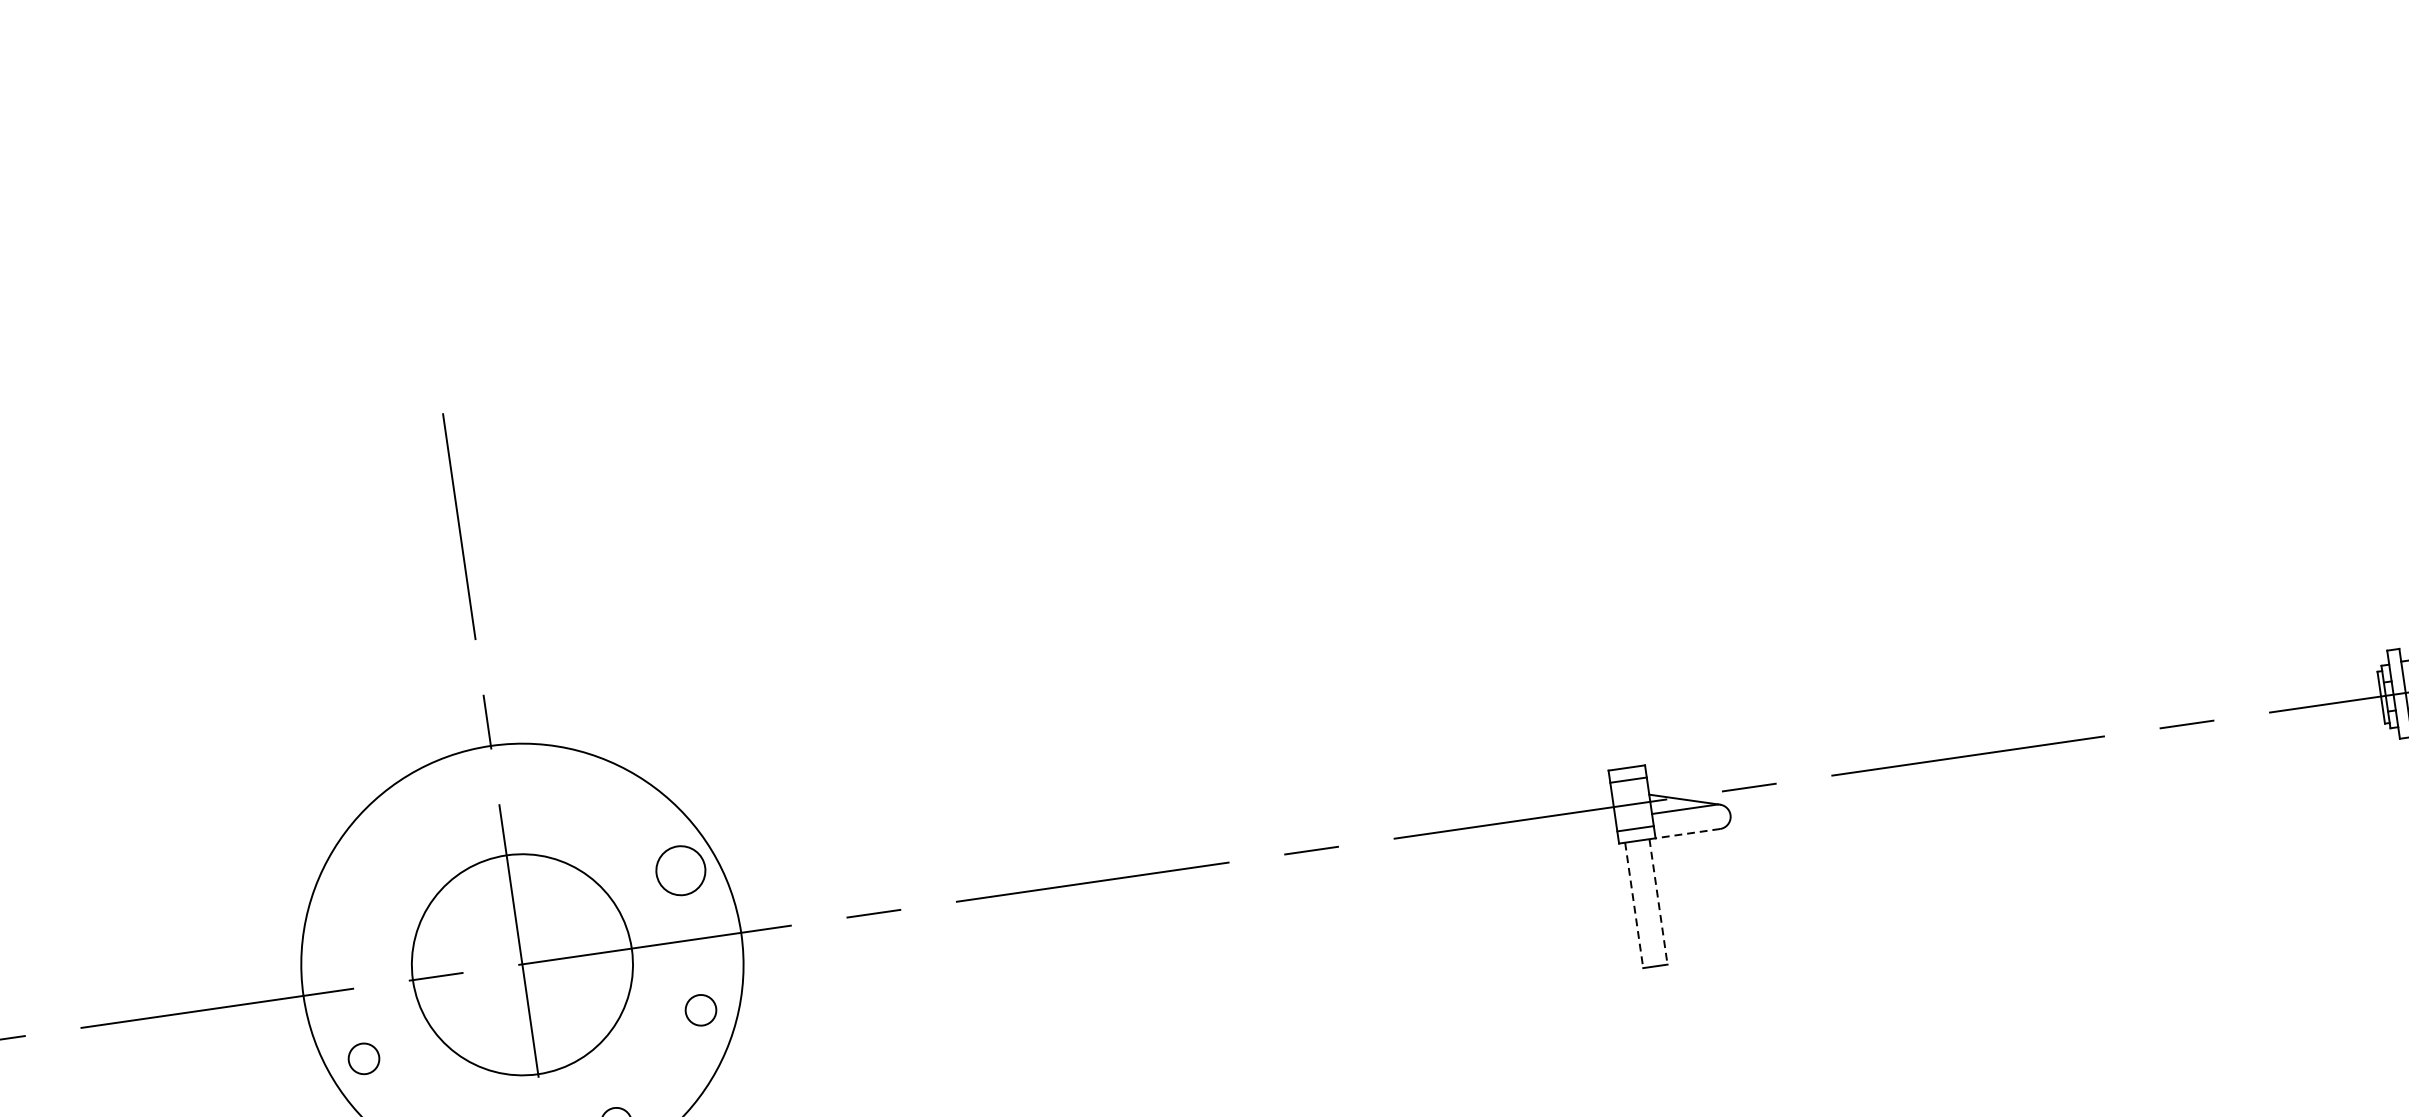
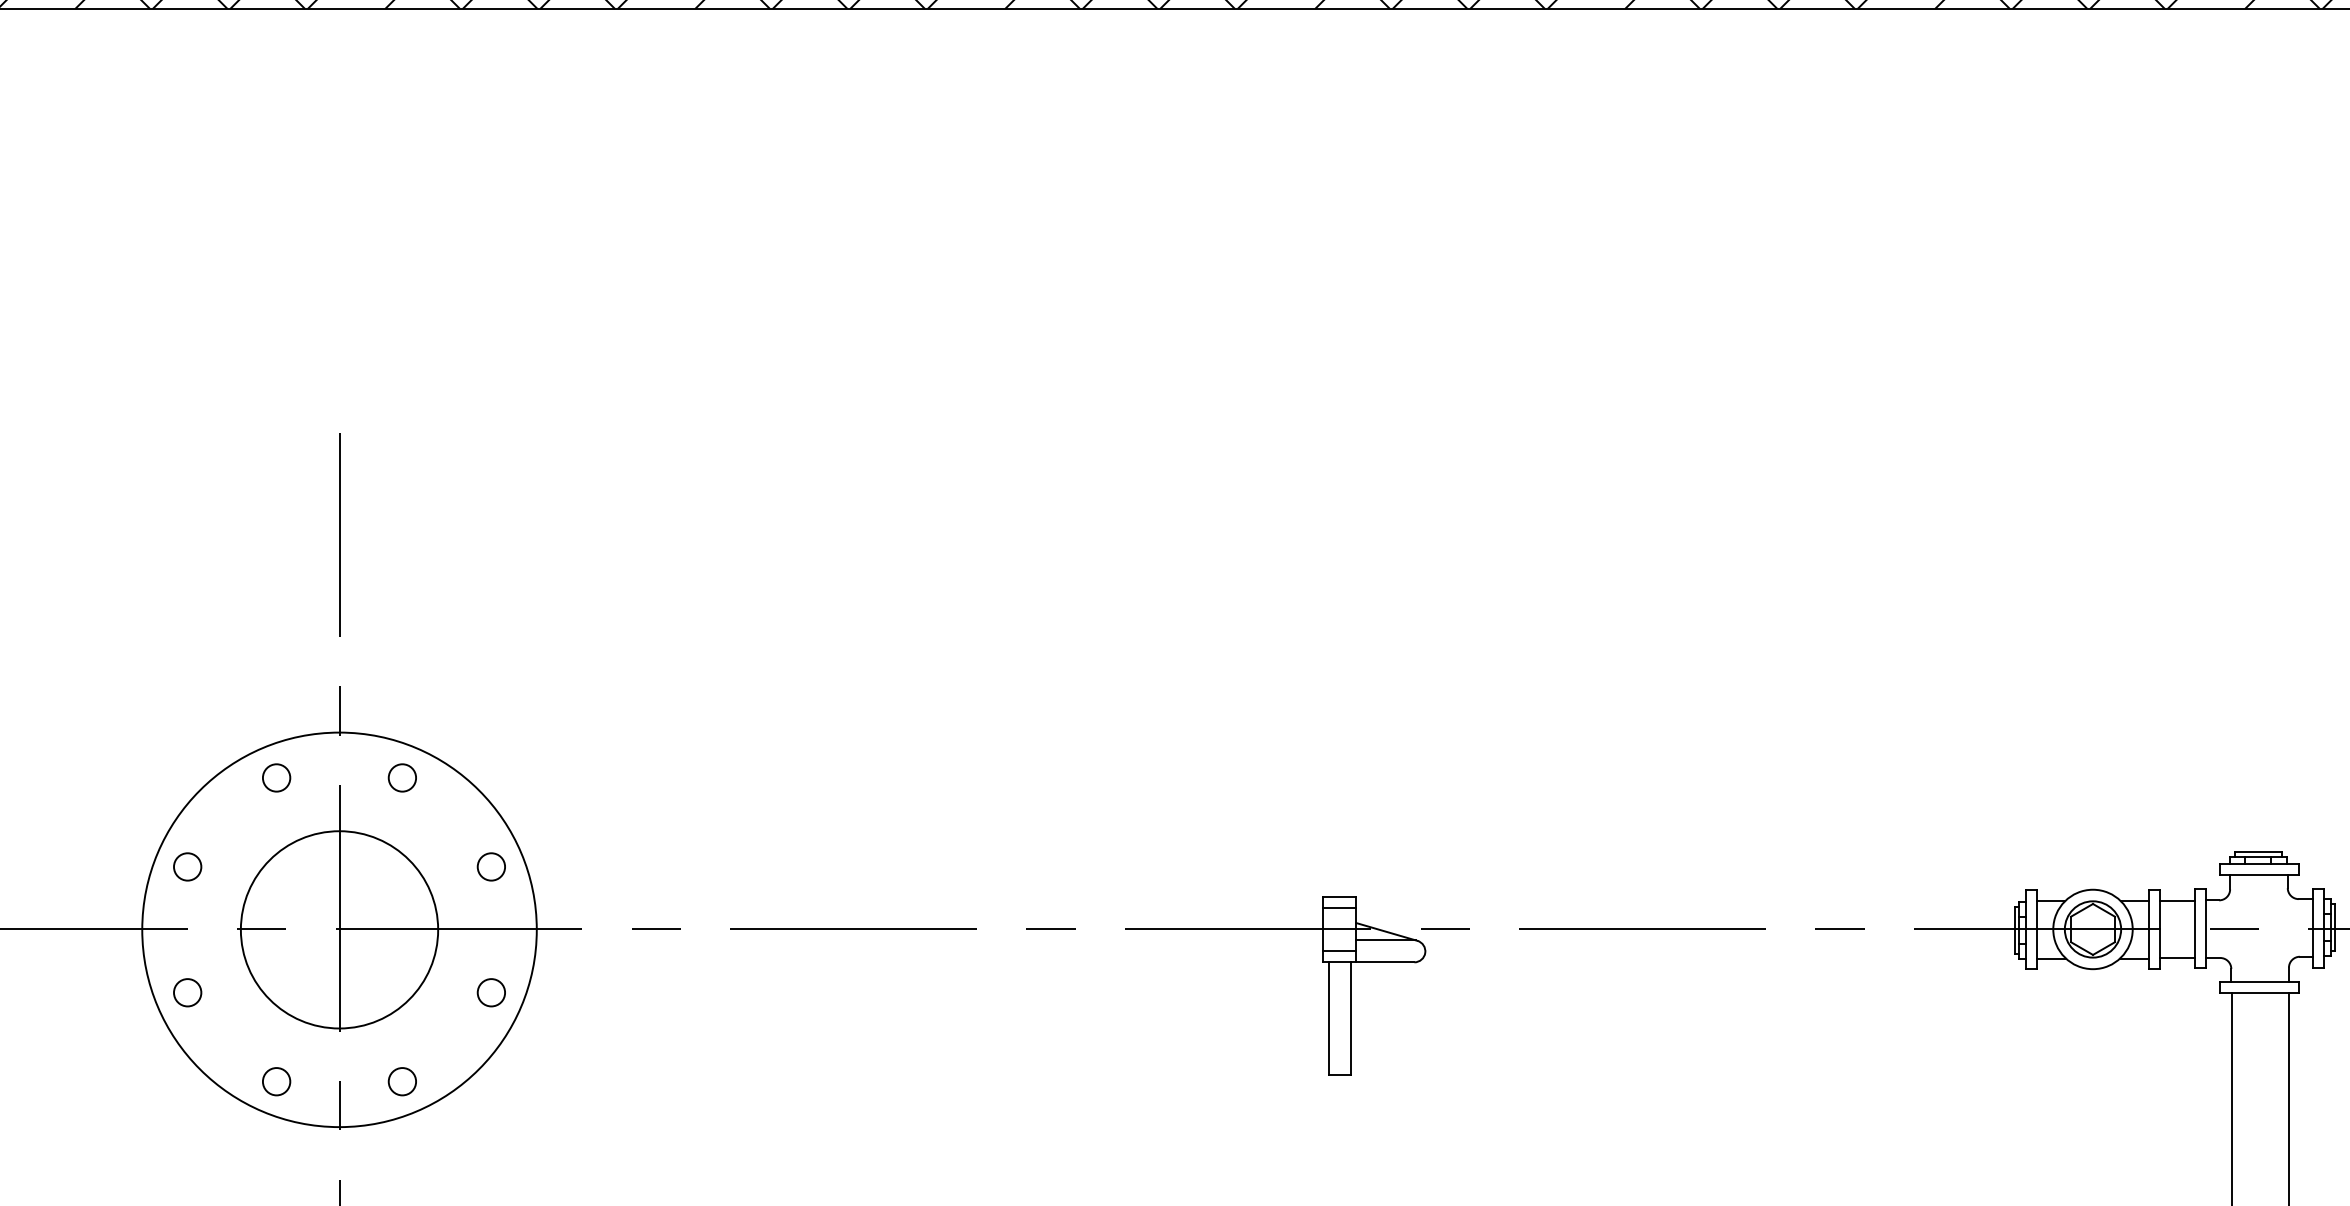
circle: (566, 785) -> (401, 777), added
circle: (428, 805) -> (276, 777), added
line: (1686, 833) -> (1384, 962), dashed -> solid
circle: (680, 870) -> (491, 866), size x0.62
line: (1658, 901) -> (1350, 1018), dashed -> solid
line: (1633, 905) -> (1328, 1018), dashed -> solid
circle: (343, 918) -> (187, 866), added

